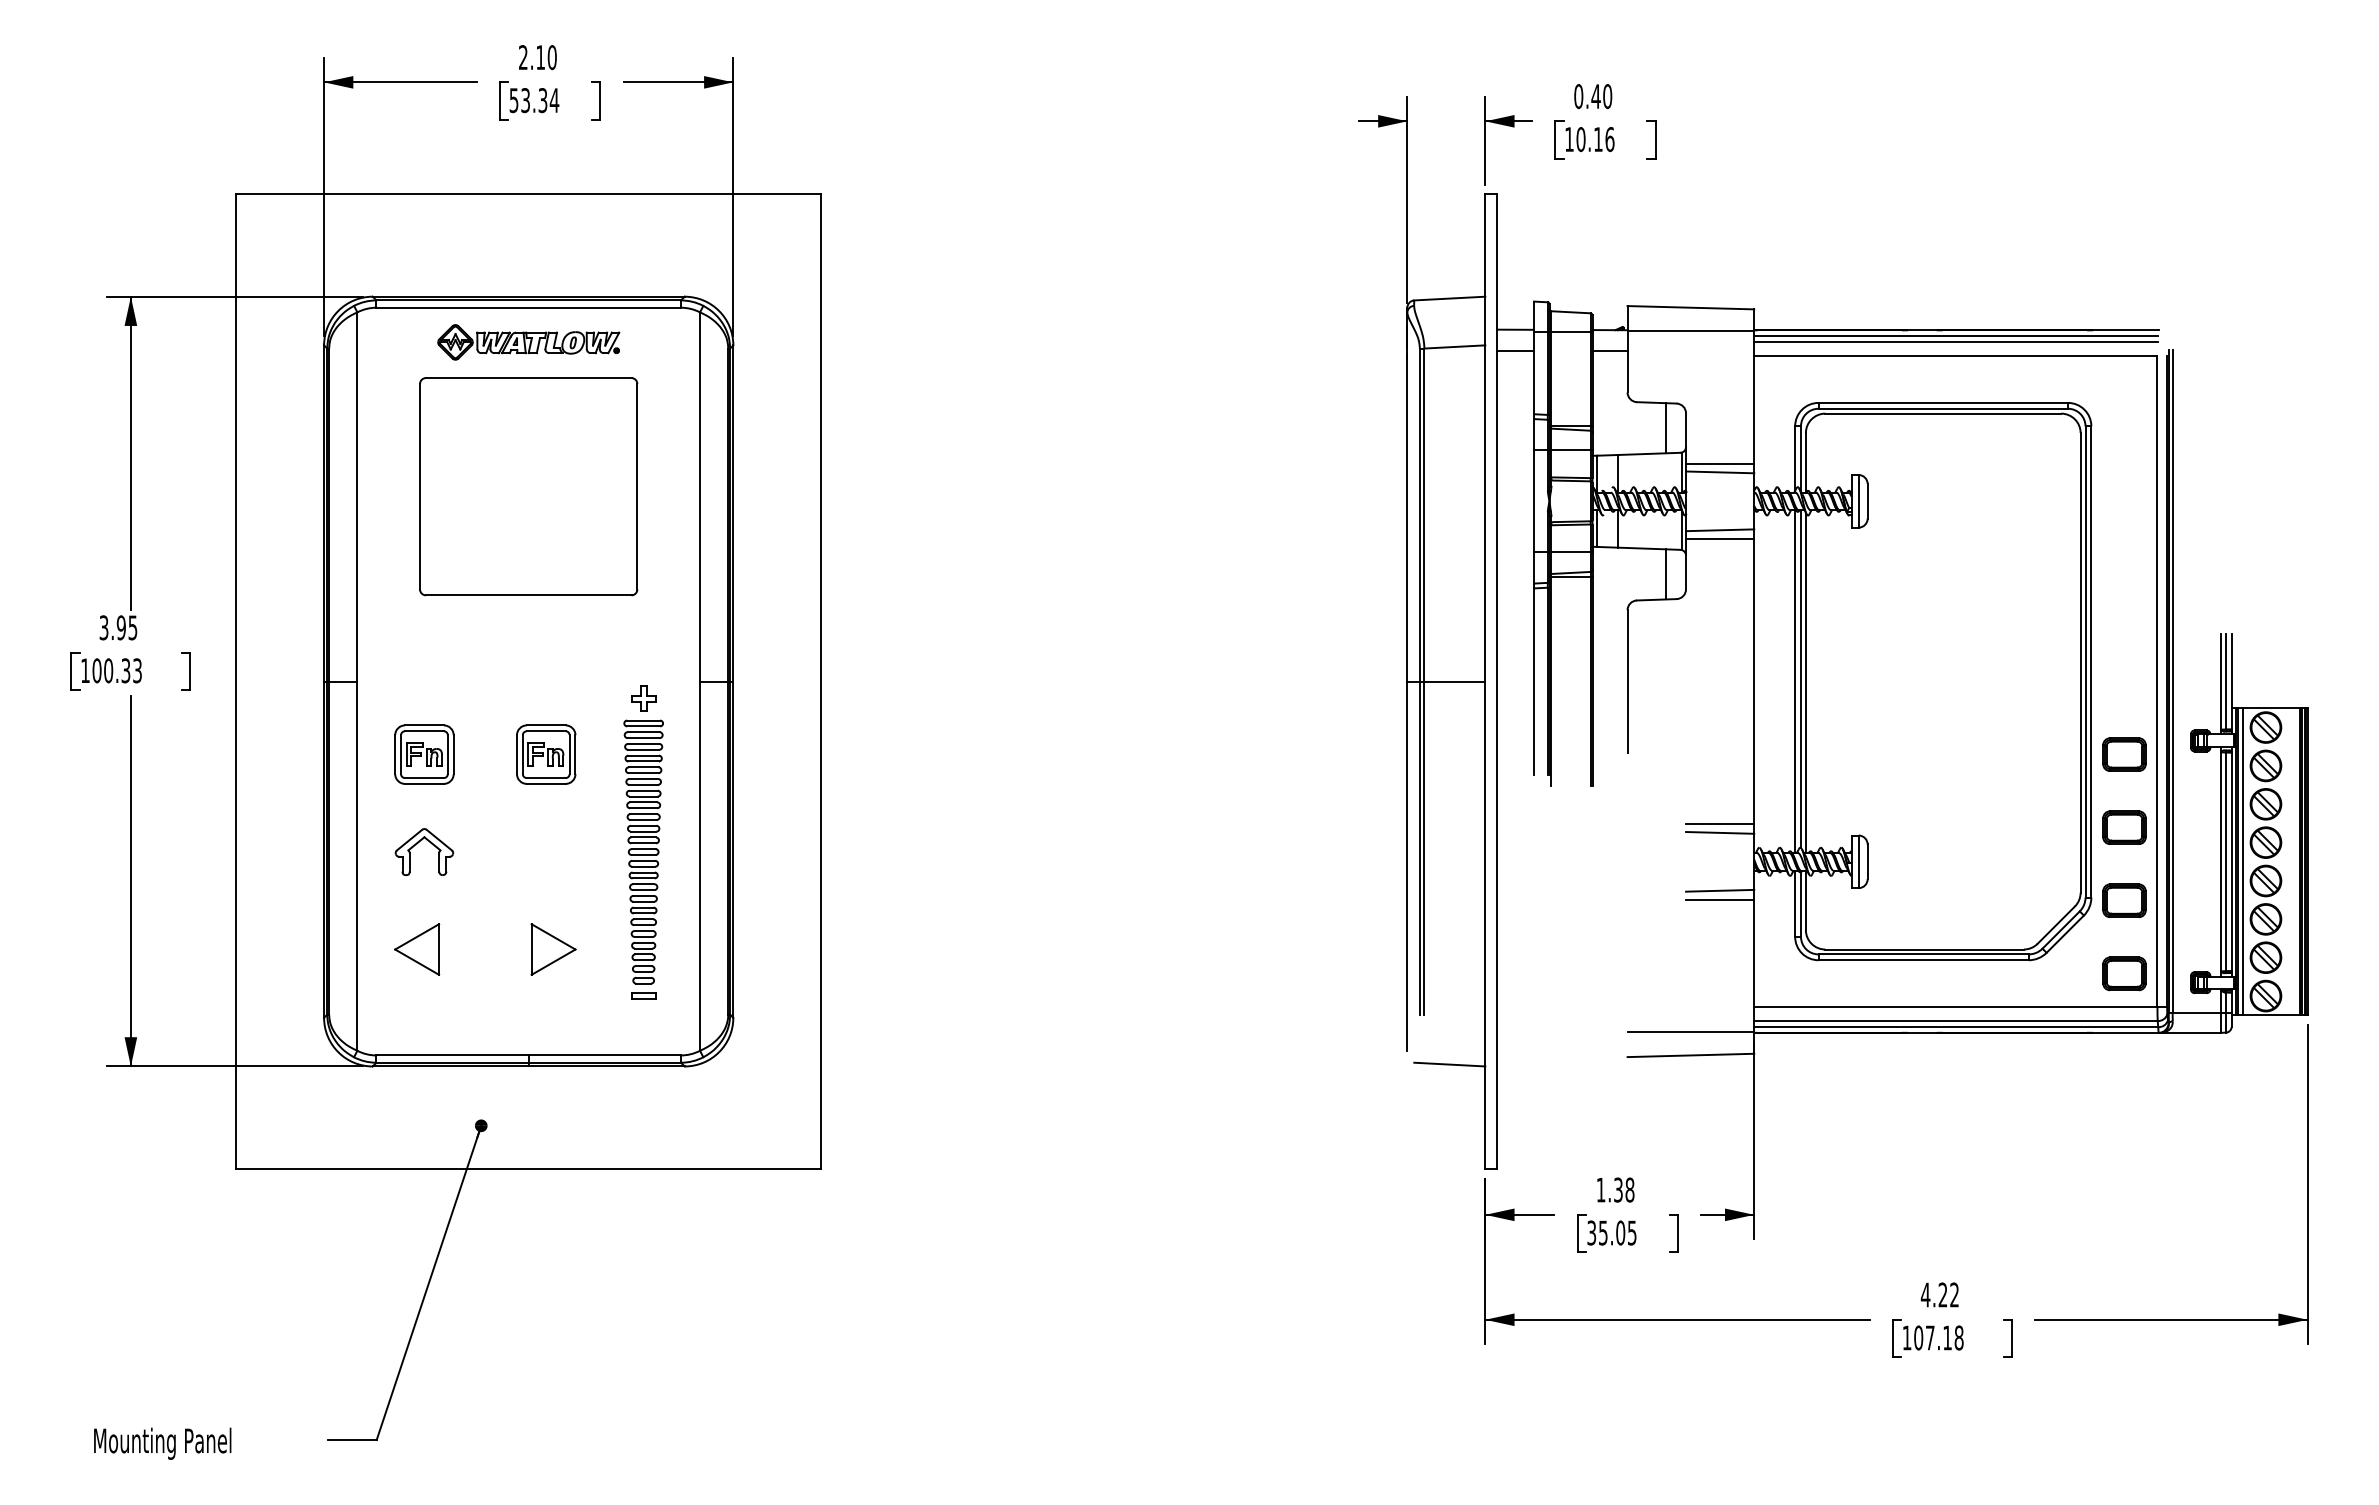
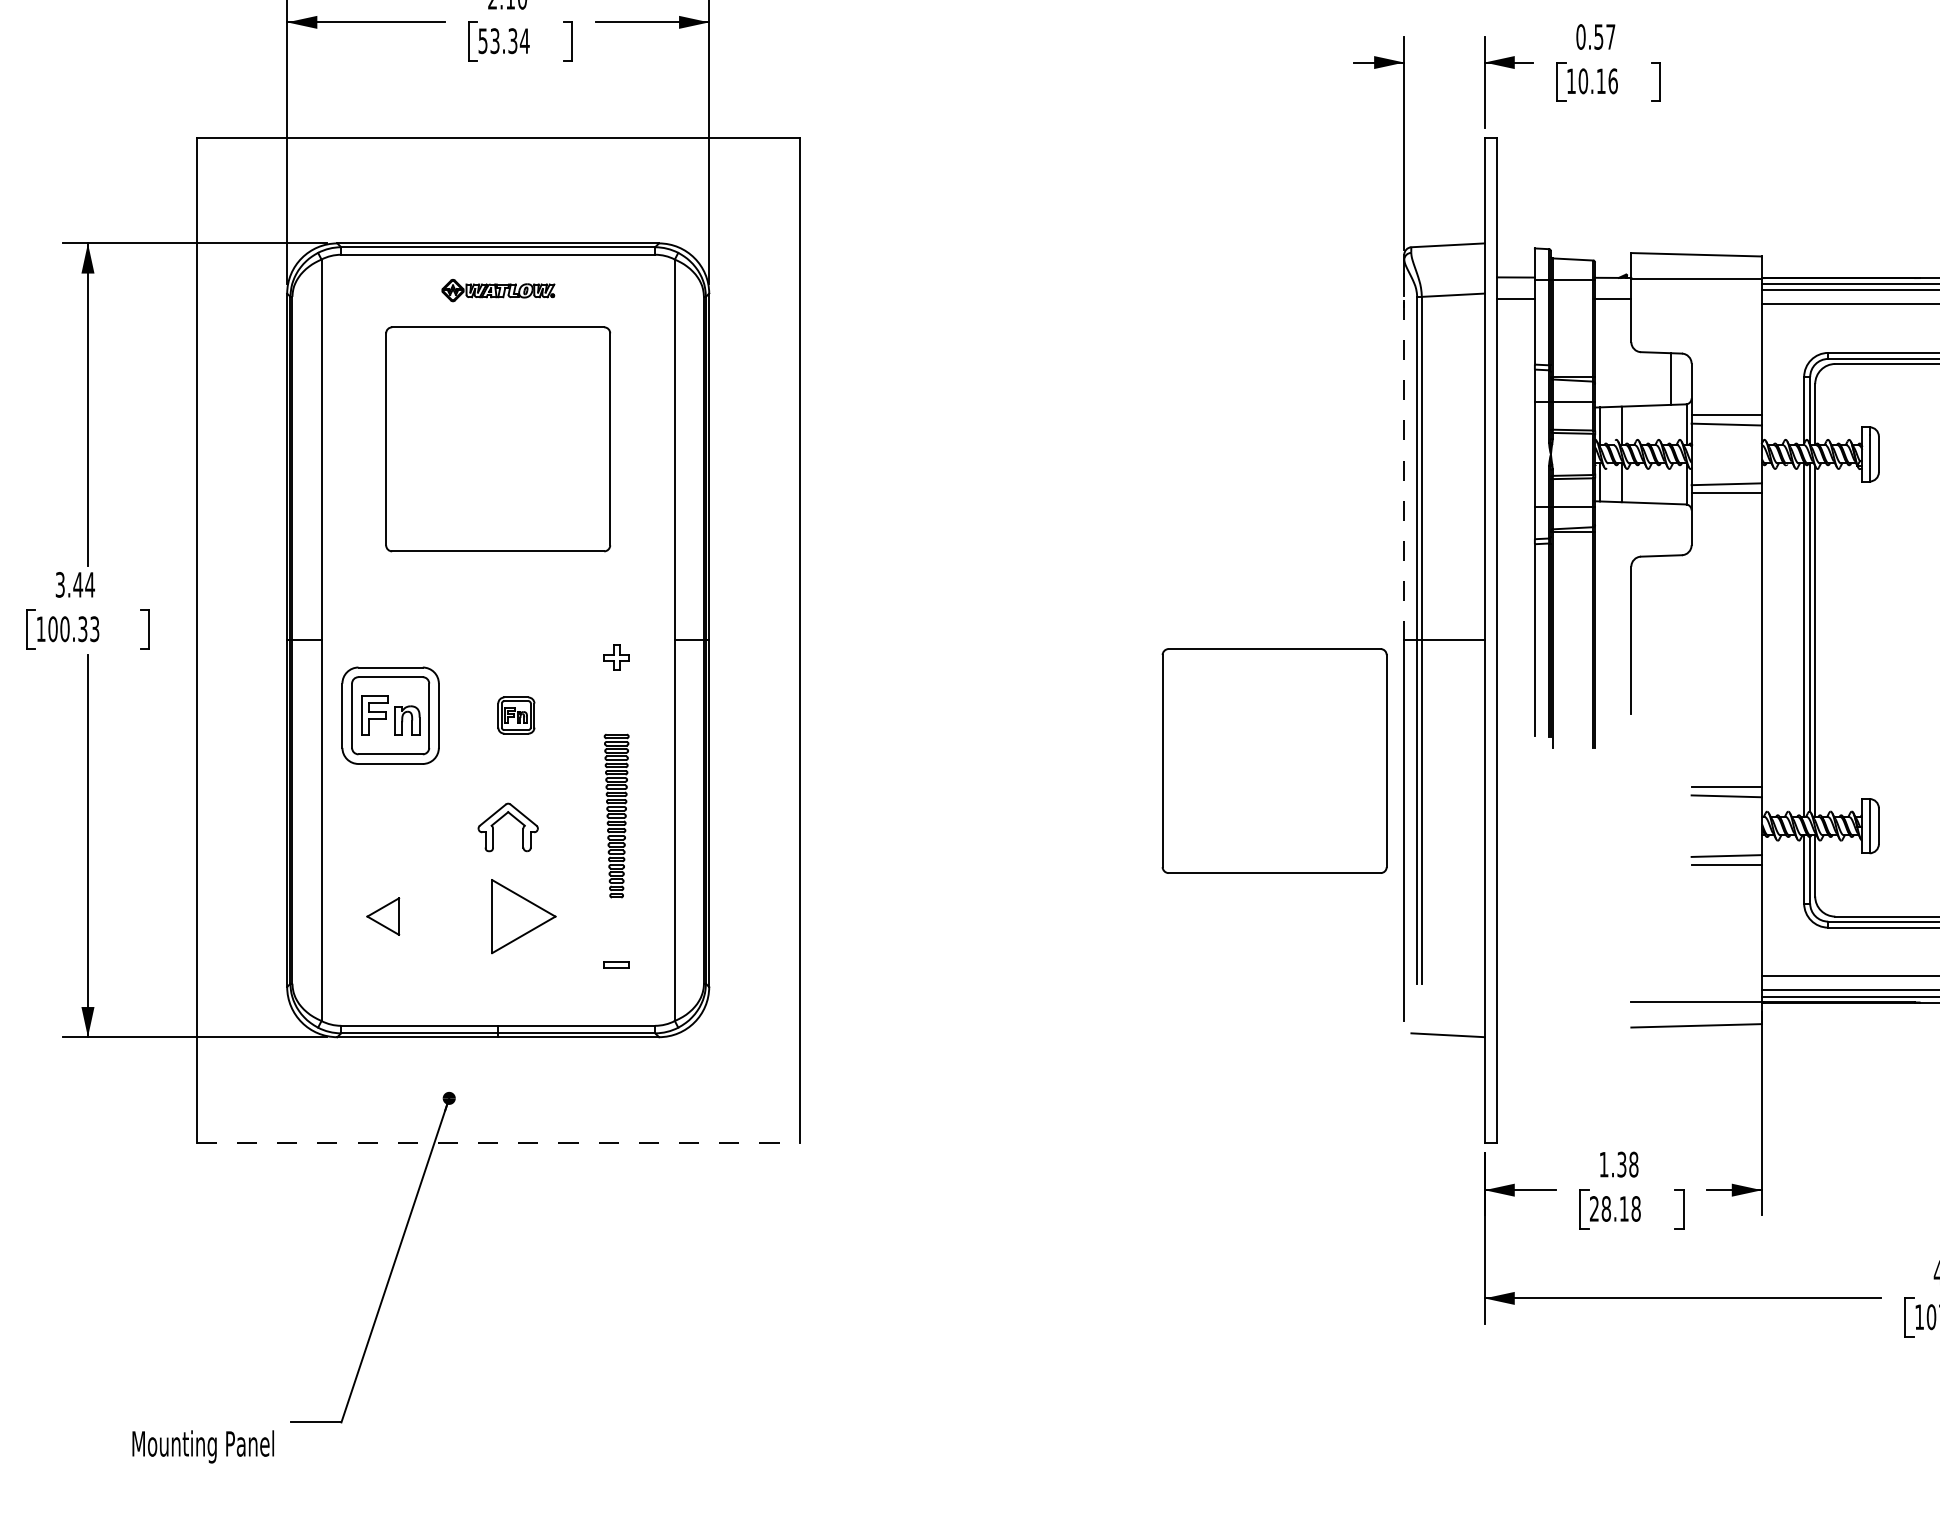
text: (1601, 96) -> (1604, 36), 0.40 -> 0.57
part: (528, 342) -> (497, 290), size x0.6
line: (1407, 496) -> (1404, 449), solid -> dashed
line: (1665, 574) -> (1670, 529), removed
text: (126, 627) -> (83, 584), 3.95 -> 3.44
part: (424, 754) -> (390, 715), size x1.6
part: (546, 754) -> (516, 715), size x0.6
part: (1281, 798) -> (1274, 760), added
part: (417, 844) -> (501, 819), moved
part: (643, 851) -> (616, 815), size x0.6
part: (417, 949) -> (383, 916), size x0.7
part: (553, 949) -> (523, 916), size x1.4
line: (529, 1168) -> (499, 1142), solid -> dashed
text: (1611, 1232) -> (1614, 1208), 35.05 -> 28.18
text: (162, 1443) -> (203, 1446), moved

